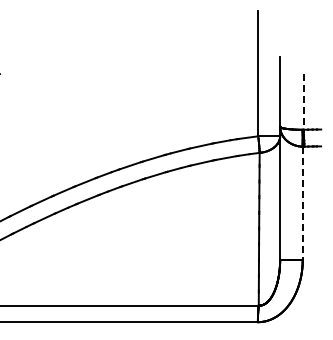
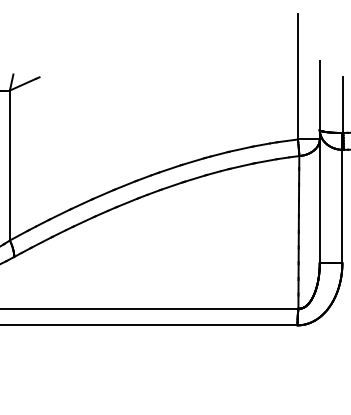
line: (303, 102) -> (343, 105), dashed -> solid
line: (302, 203) -> (342, 206), dashed -> solid

